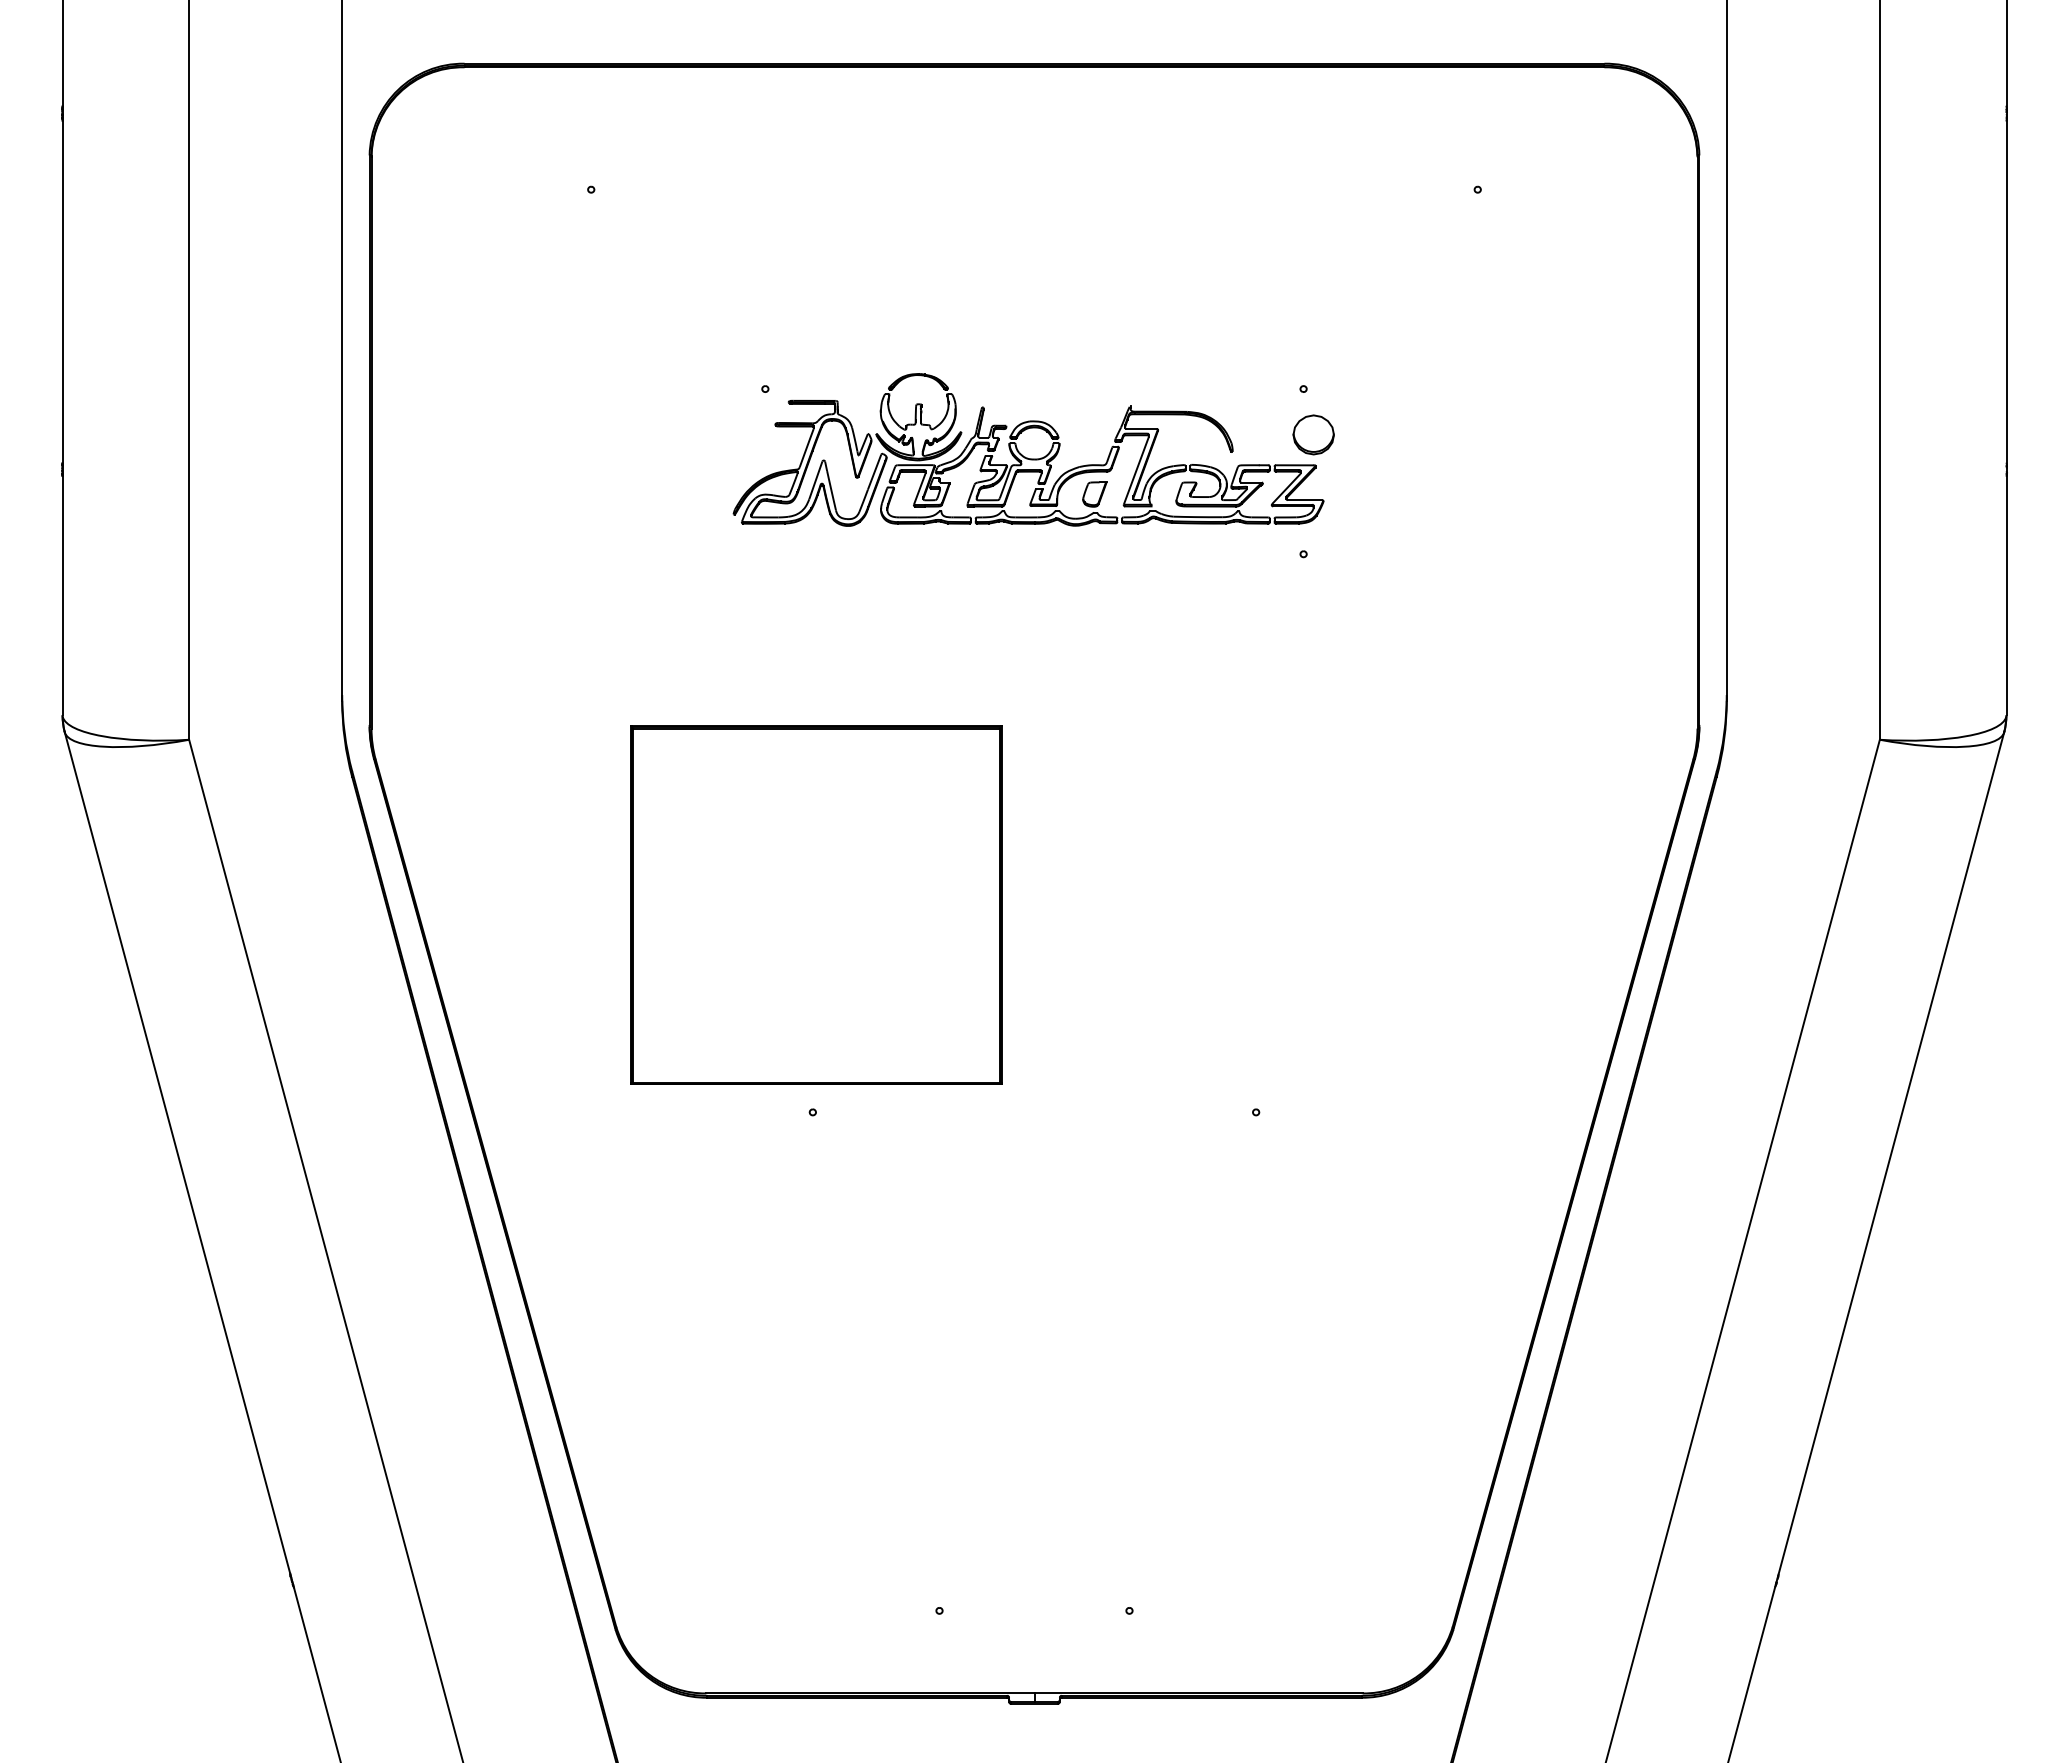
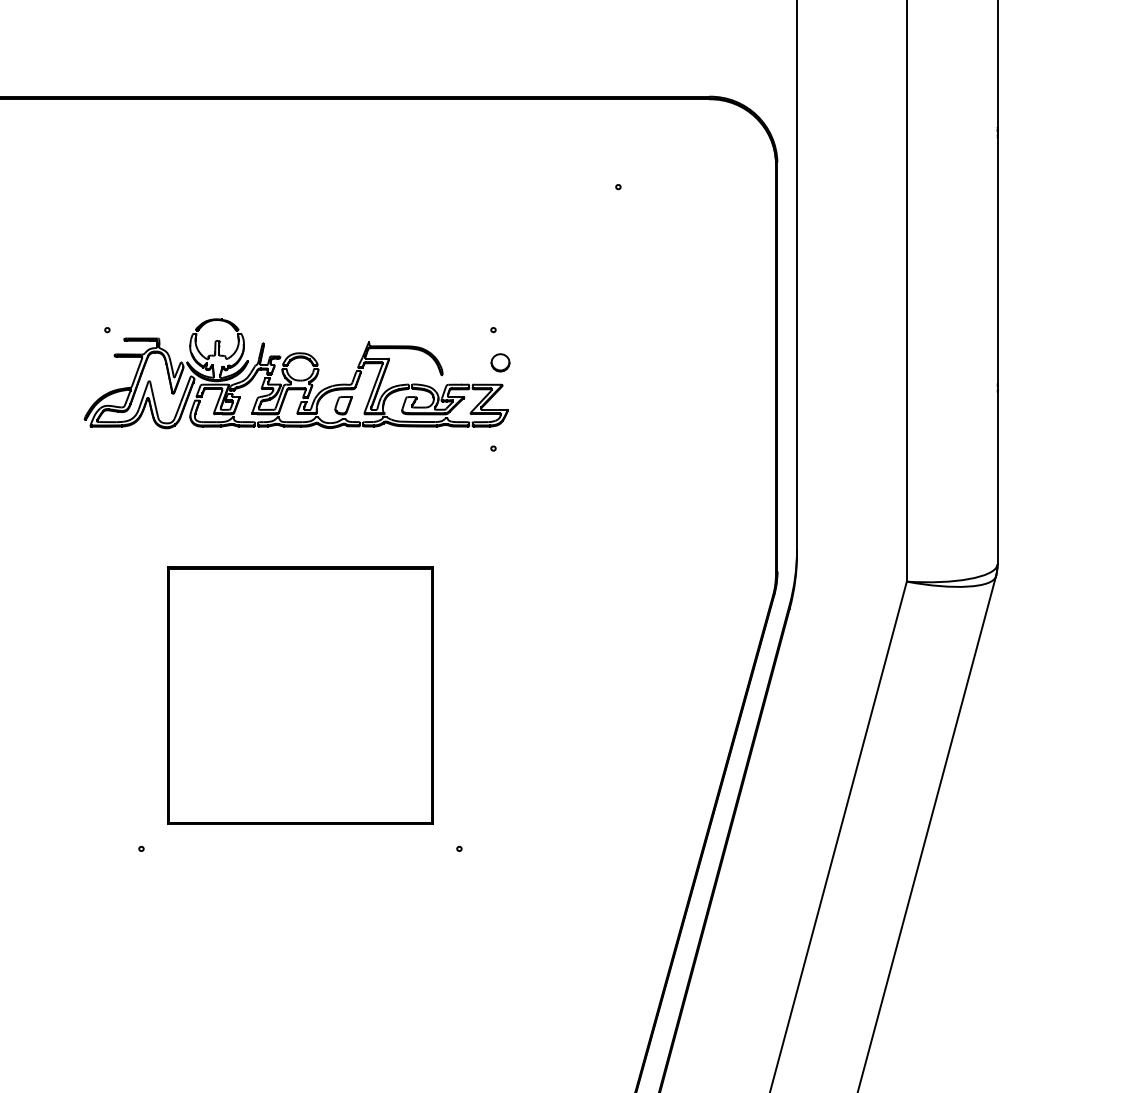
part: (1312, 434) -> (499, 362), size x0.62
part: (816, 904) -> (300, 694), moved

